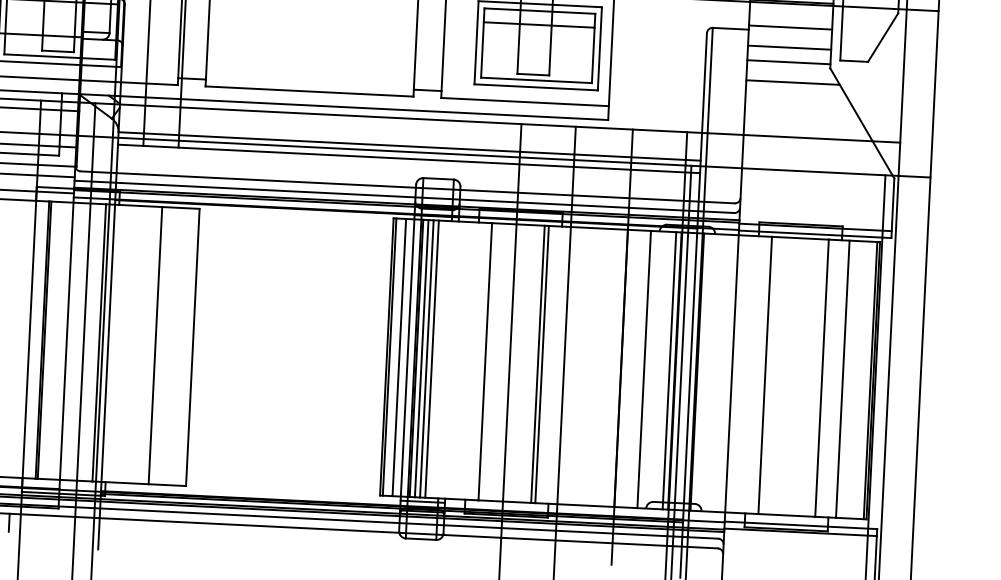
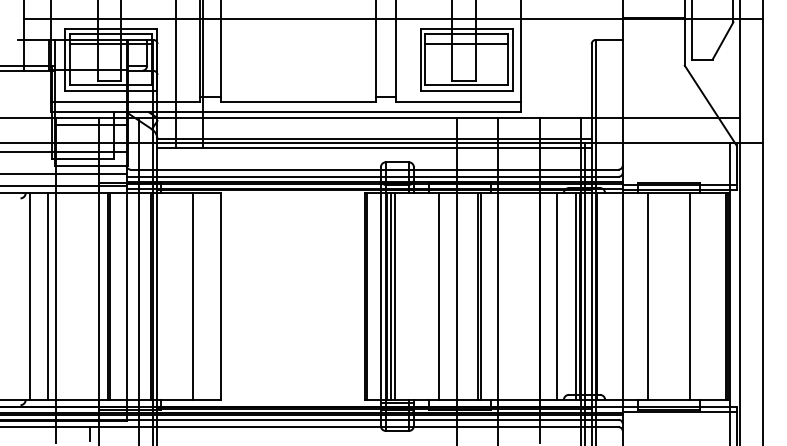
line: (790, 27) -> (653, 36), removed
line: (789, 47) -> (653, 51), removed
line: (788, 62) -> (653, 62), removed
line: (792, 82) -> (657, 77), removed
line: (399, 357) -> (374, 296), removed
line: (432, 359) -> (399, 296), removed
line: (842, 379) -> (705, 296), removed

